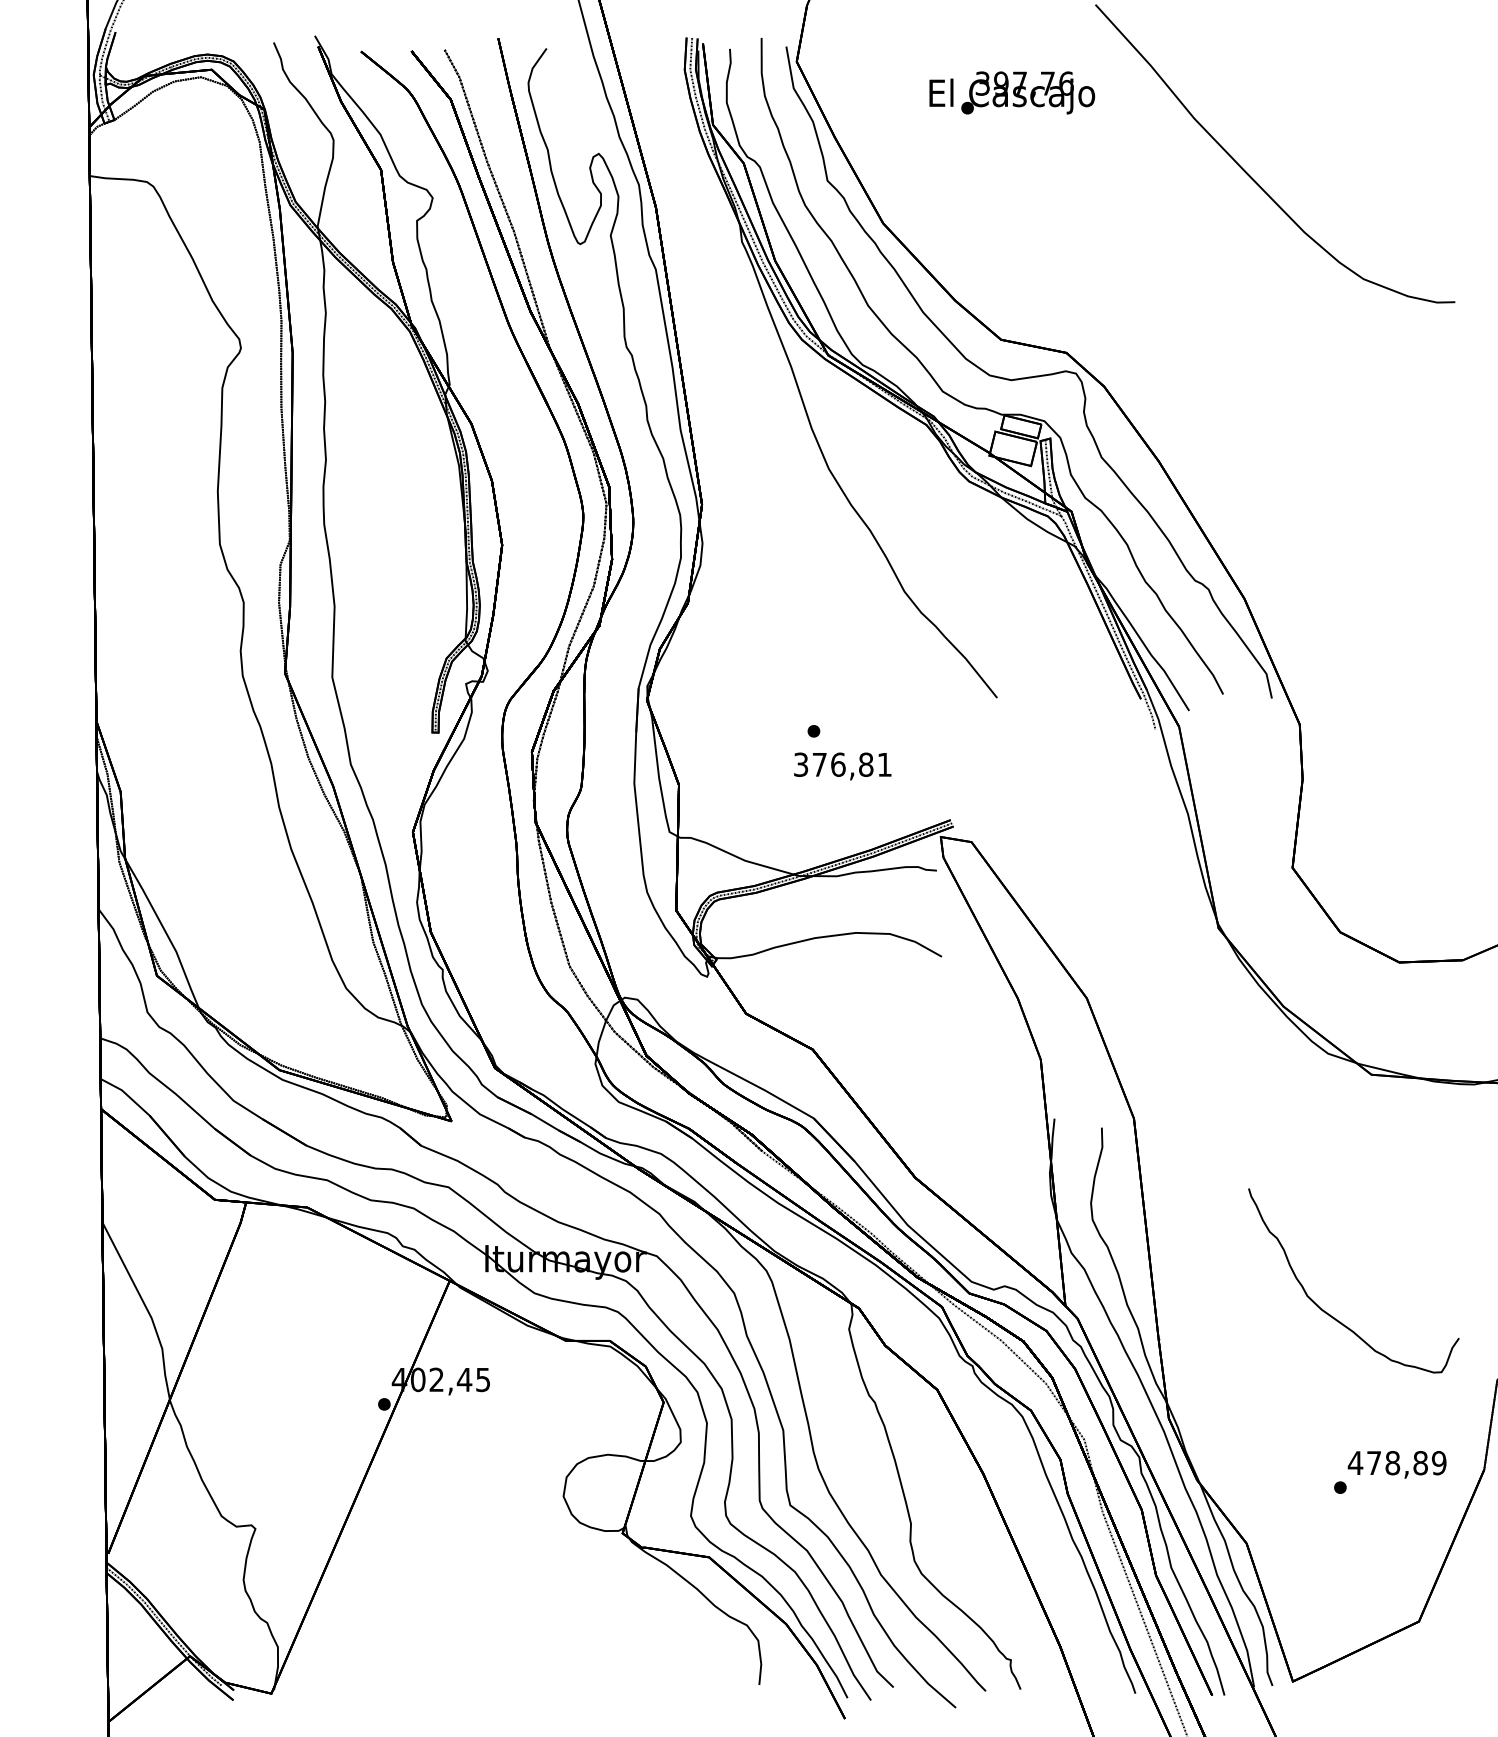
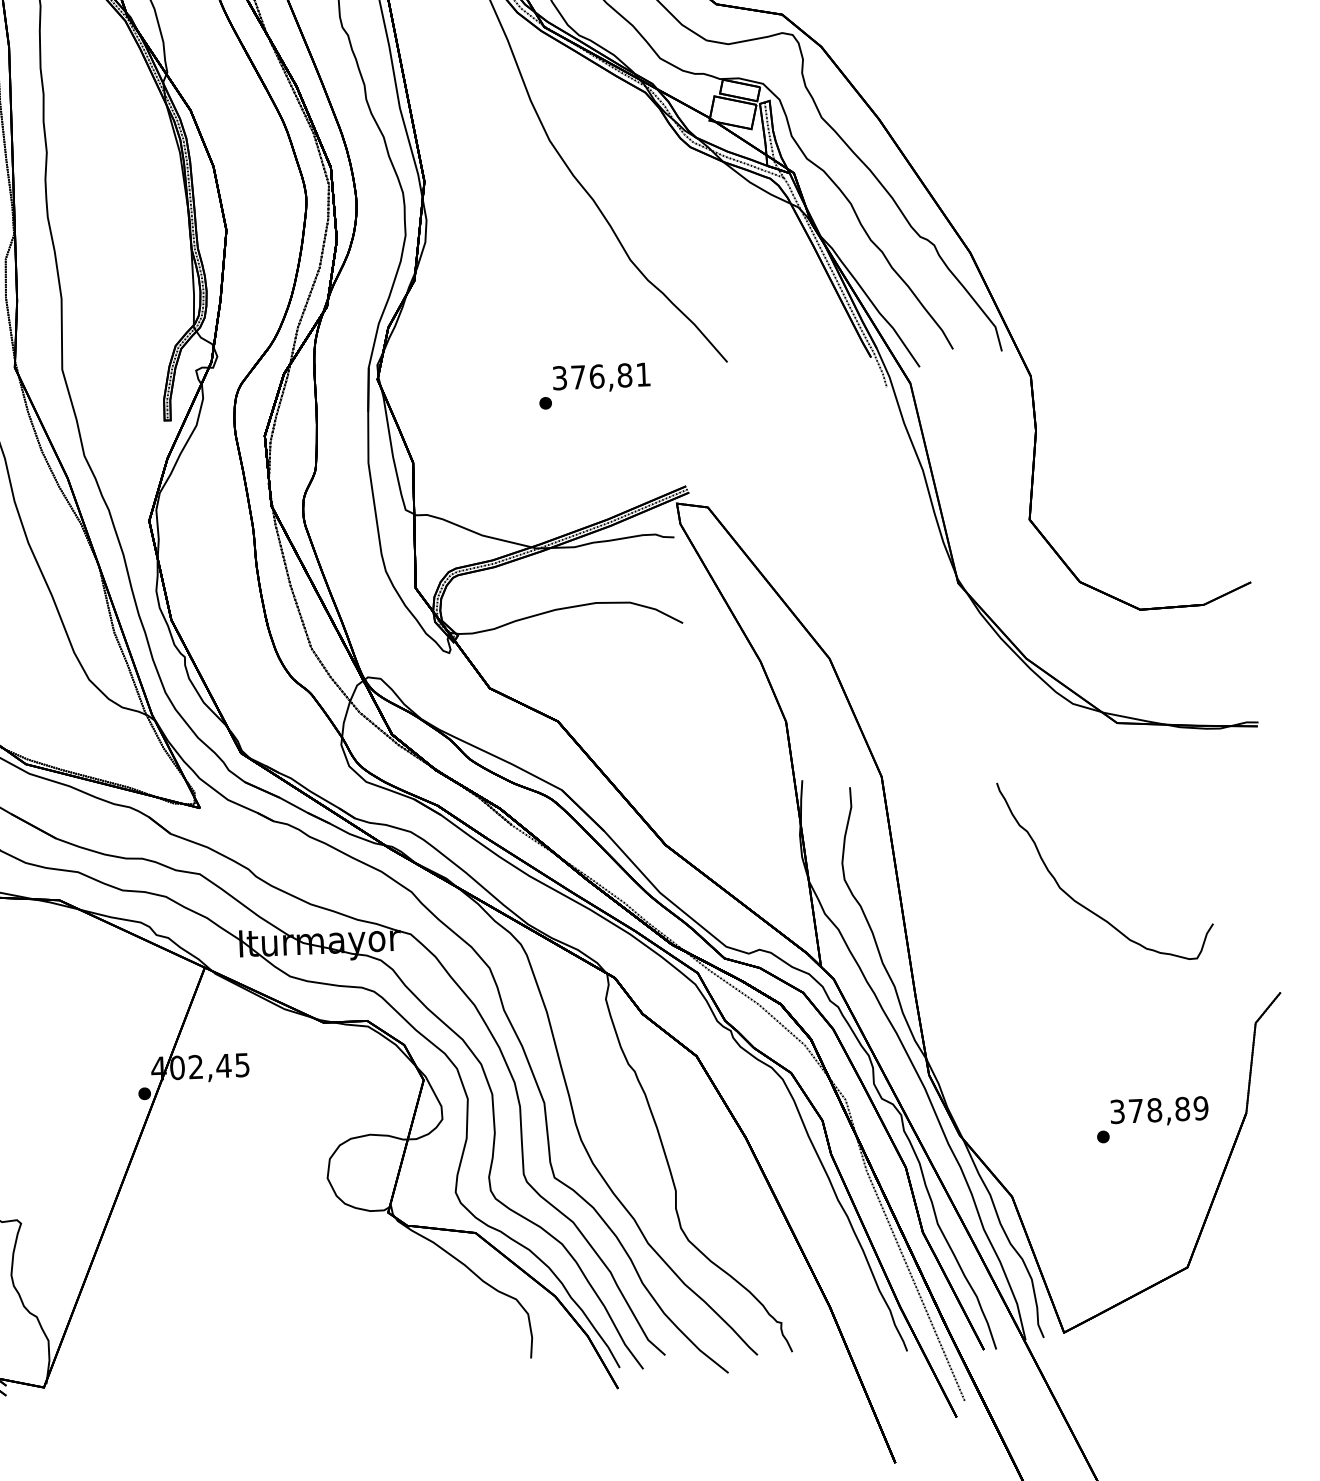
text: (842, 766) -> (601, 378), moved
curve: (1330, 1314) -> (1083, 905), moved
text: (1355, 1463) -> (1117, 1112), 478,89 -> 378,89

